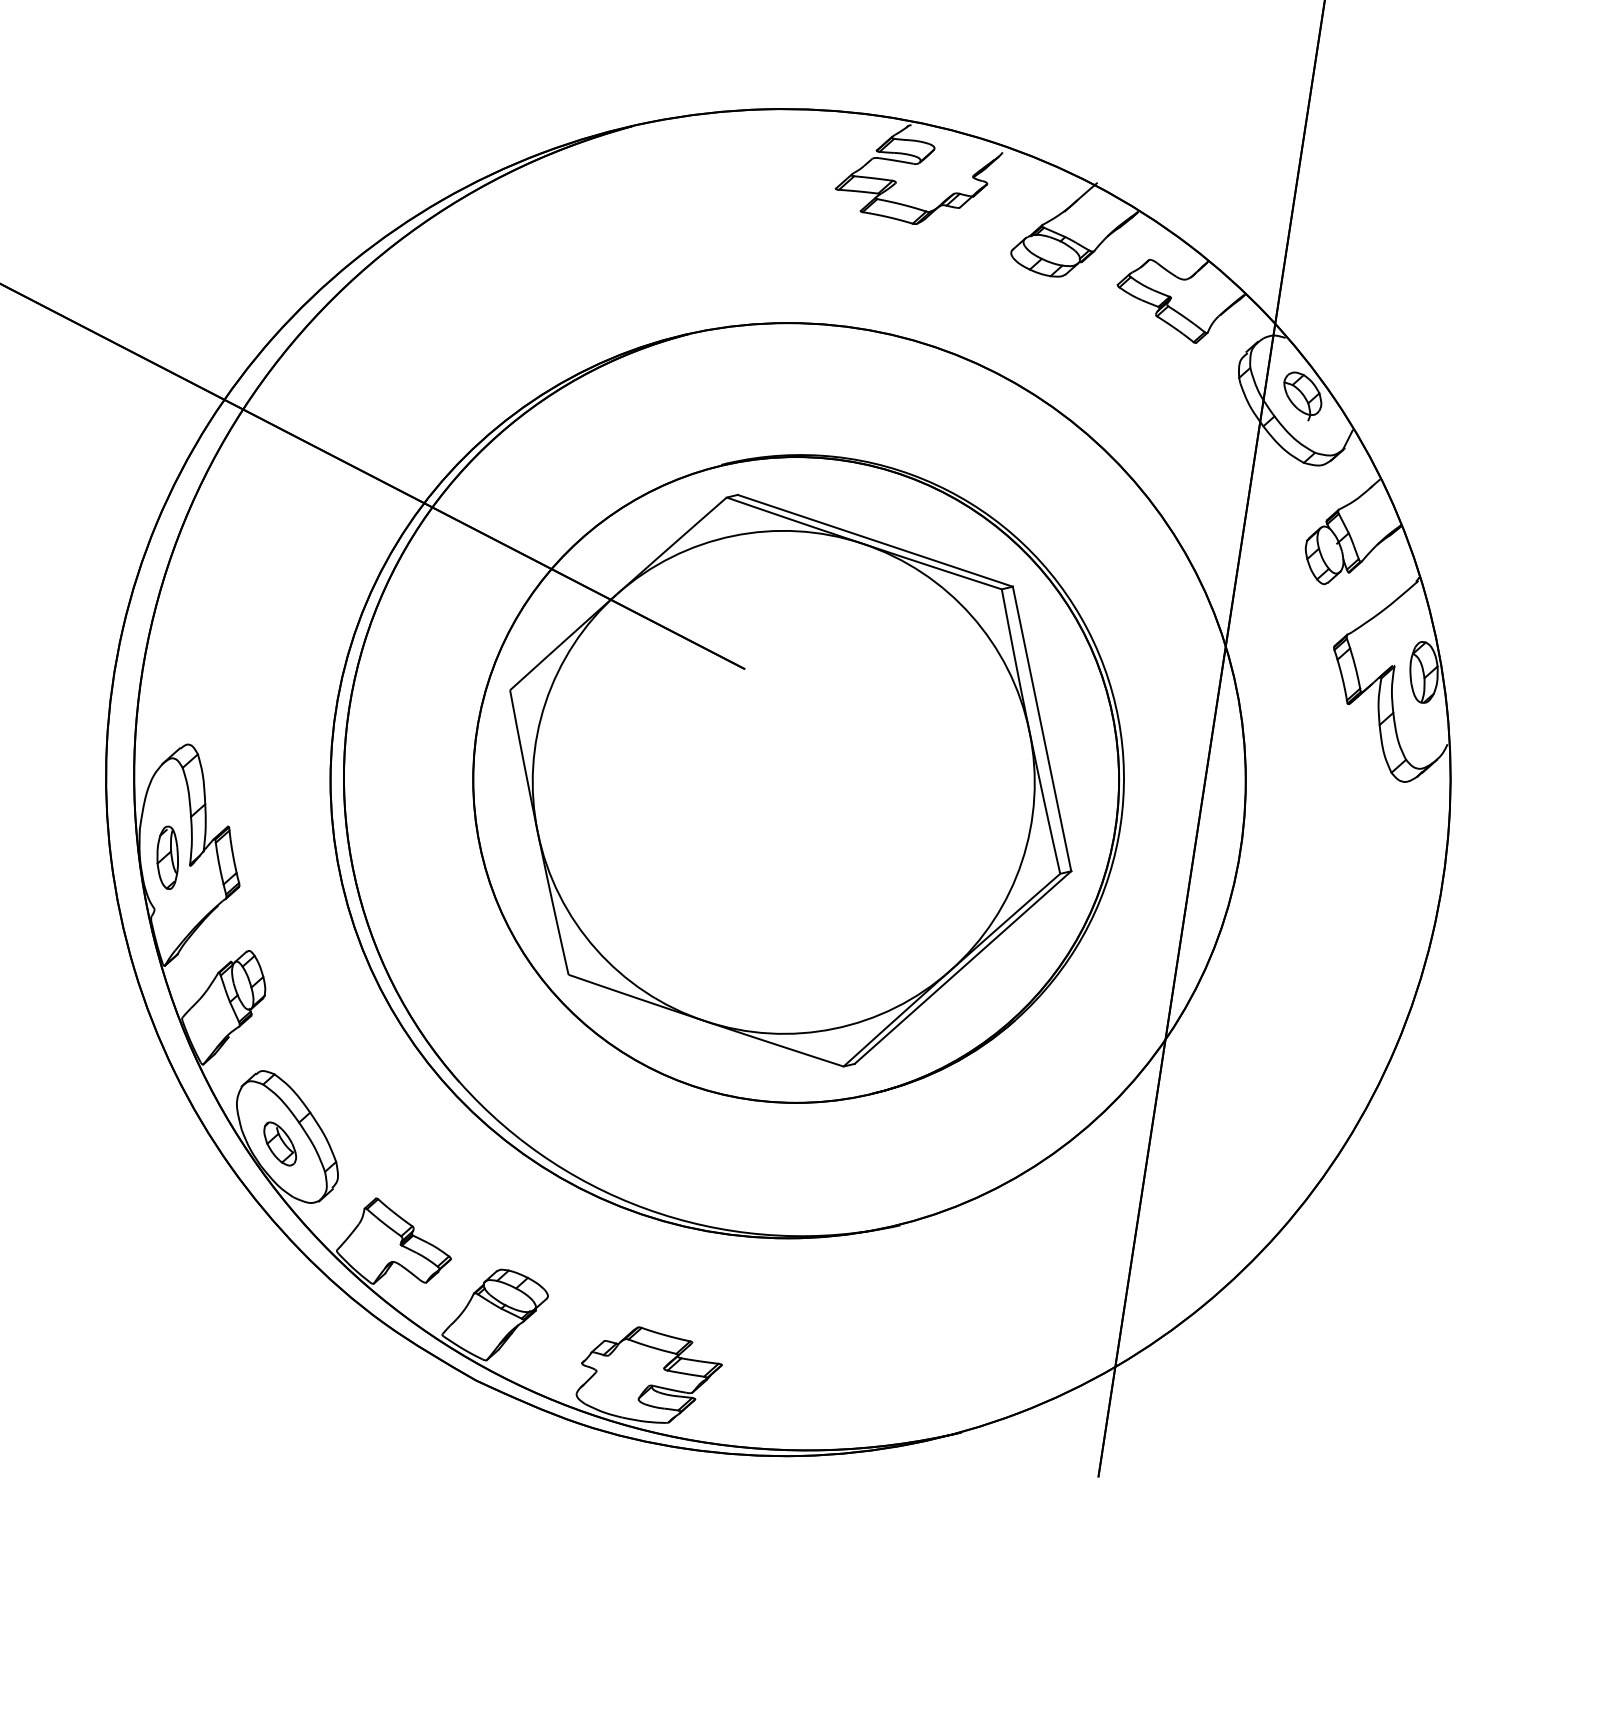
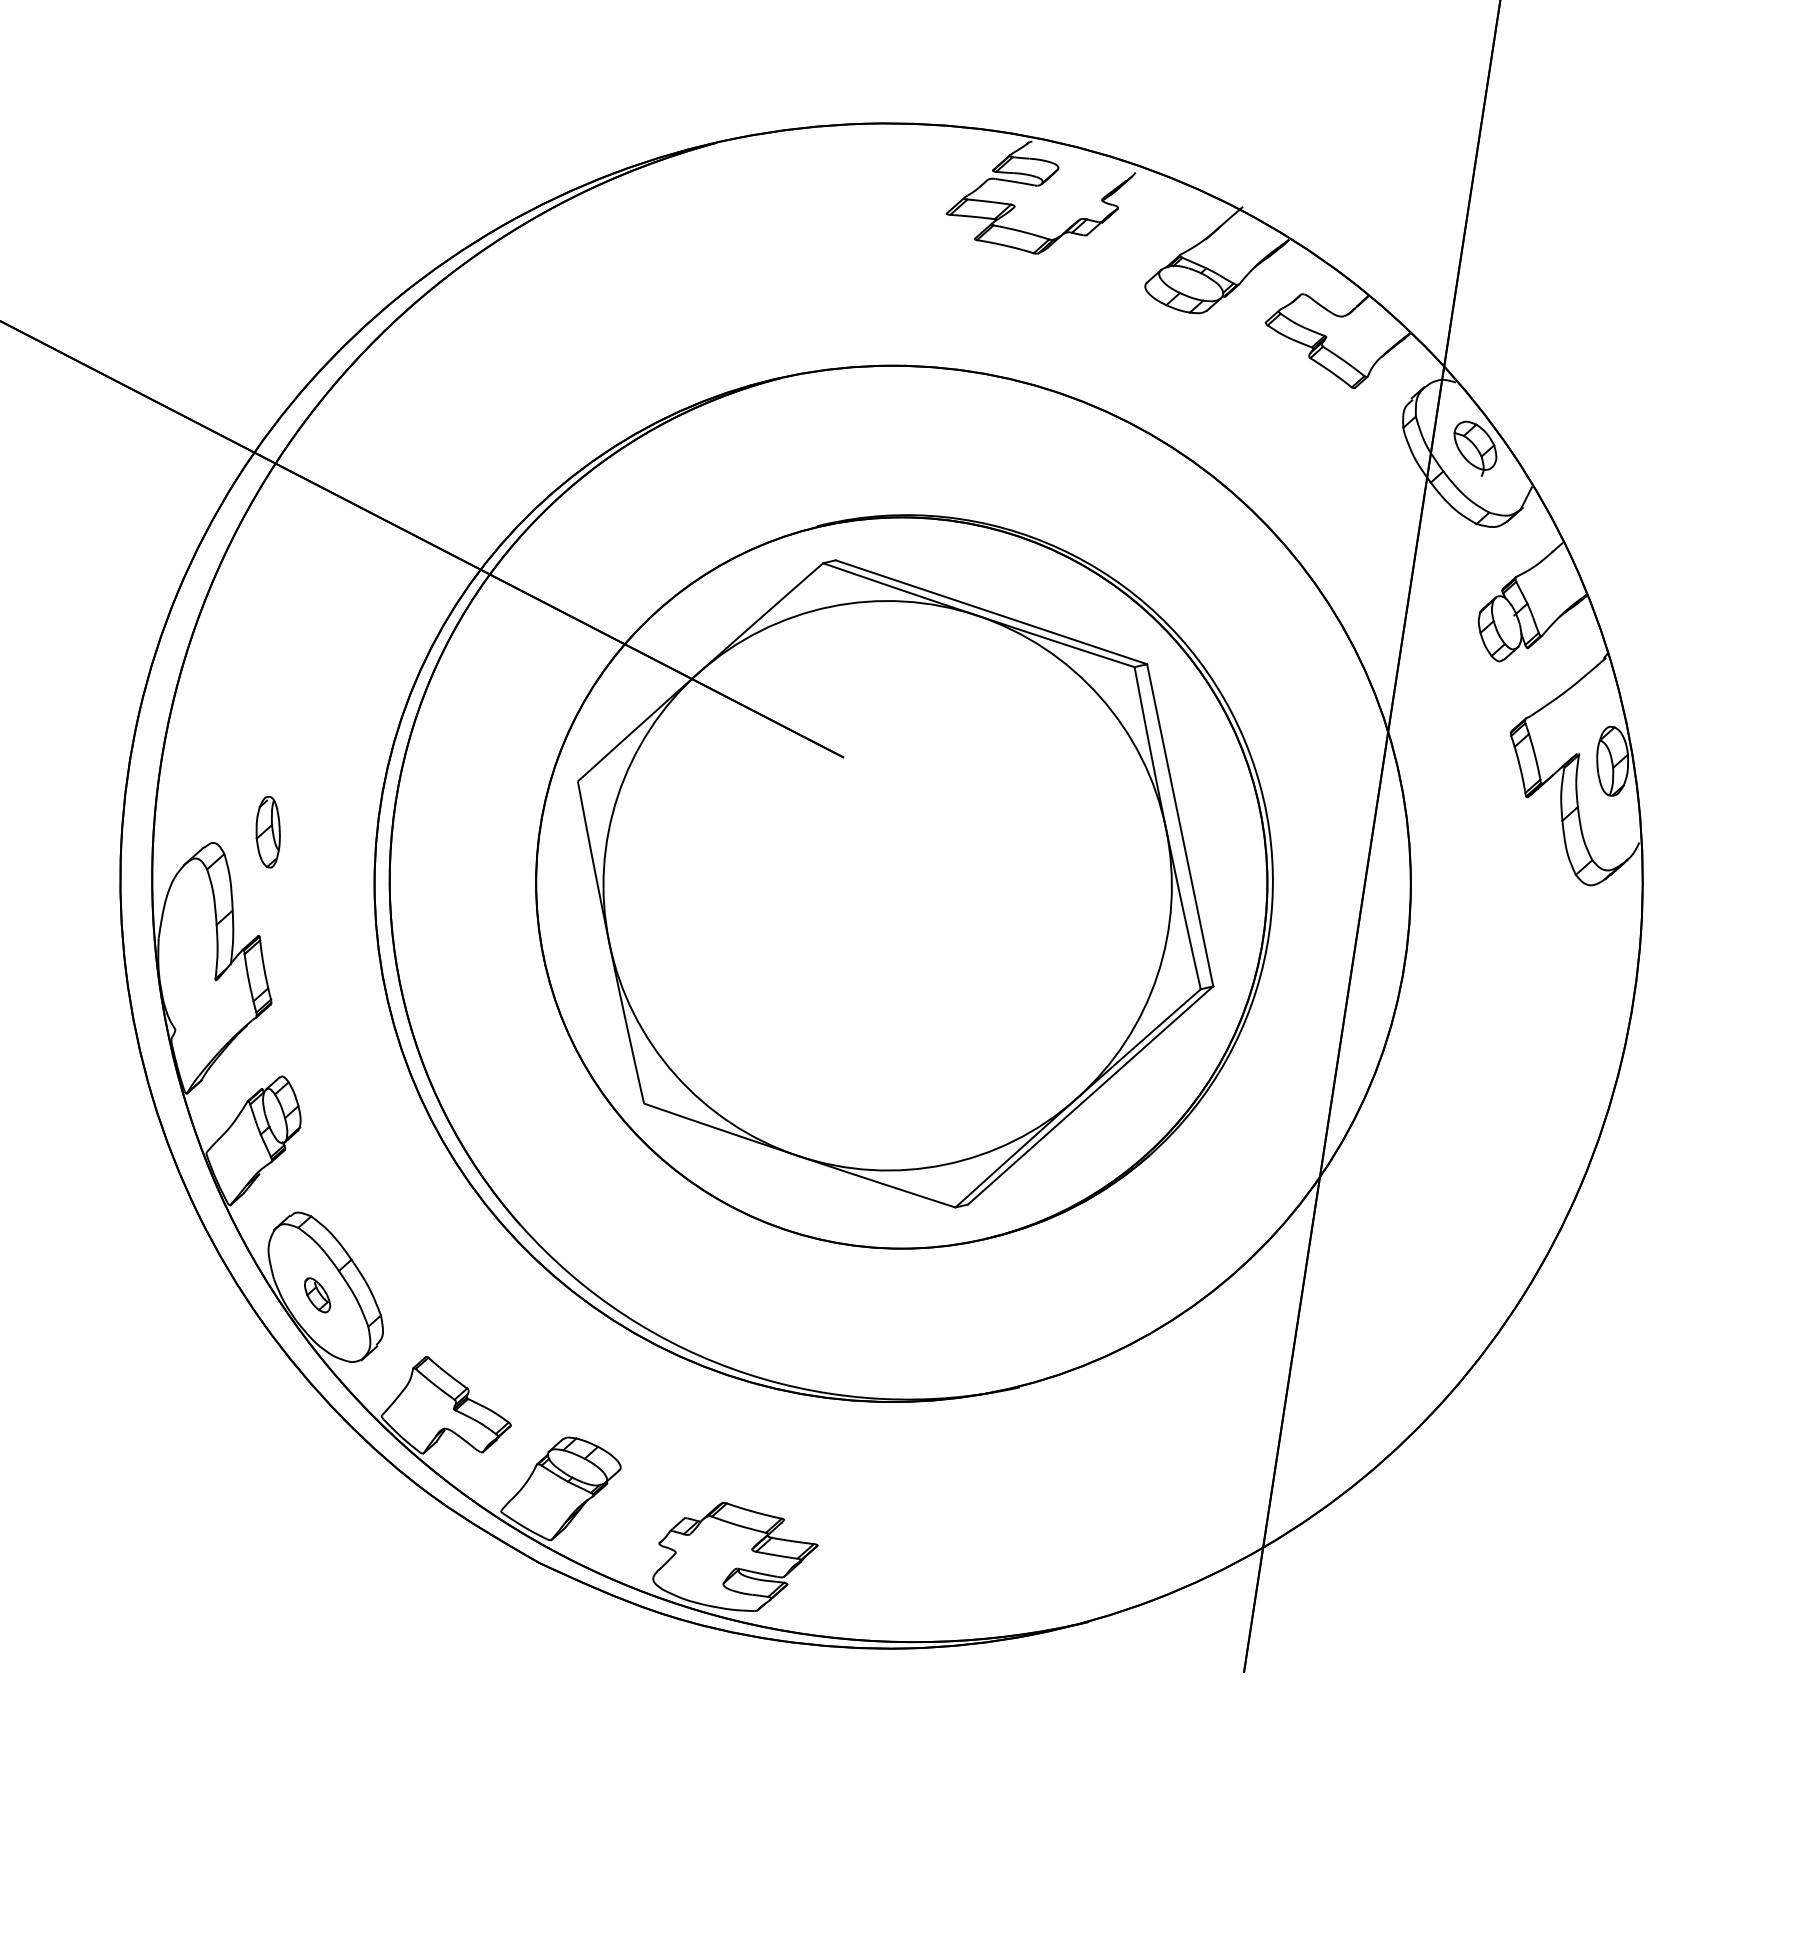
part: (167, 858) -> (267, 832), moved
part: (280, 1144) -> (317, 1295), size x0.7

